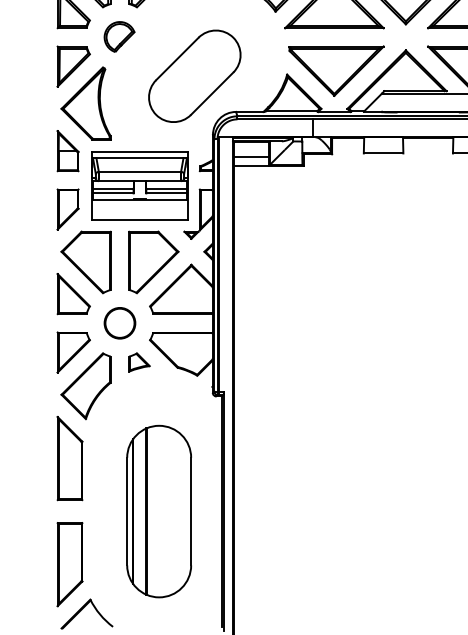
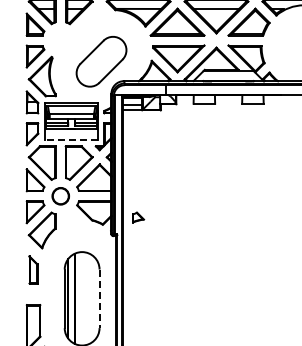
part: (119, 37) -> (60, 40), removed
line: (139, 219) -> (71, 139), solid -> dashed
part: (139, 362) -> (138, 217), moved
part: (69, 457) -> (33, 269), size x0.6
line: (191, 512) -> (99, 299), solid -> dashed

